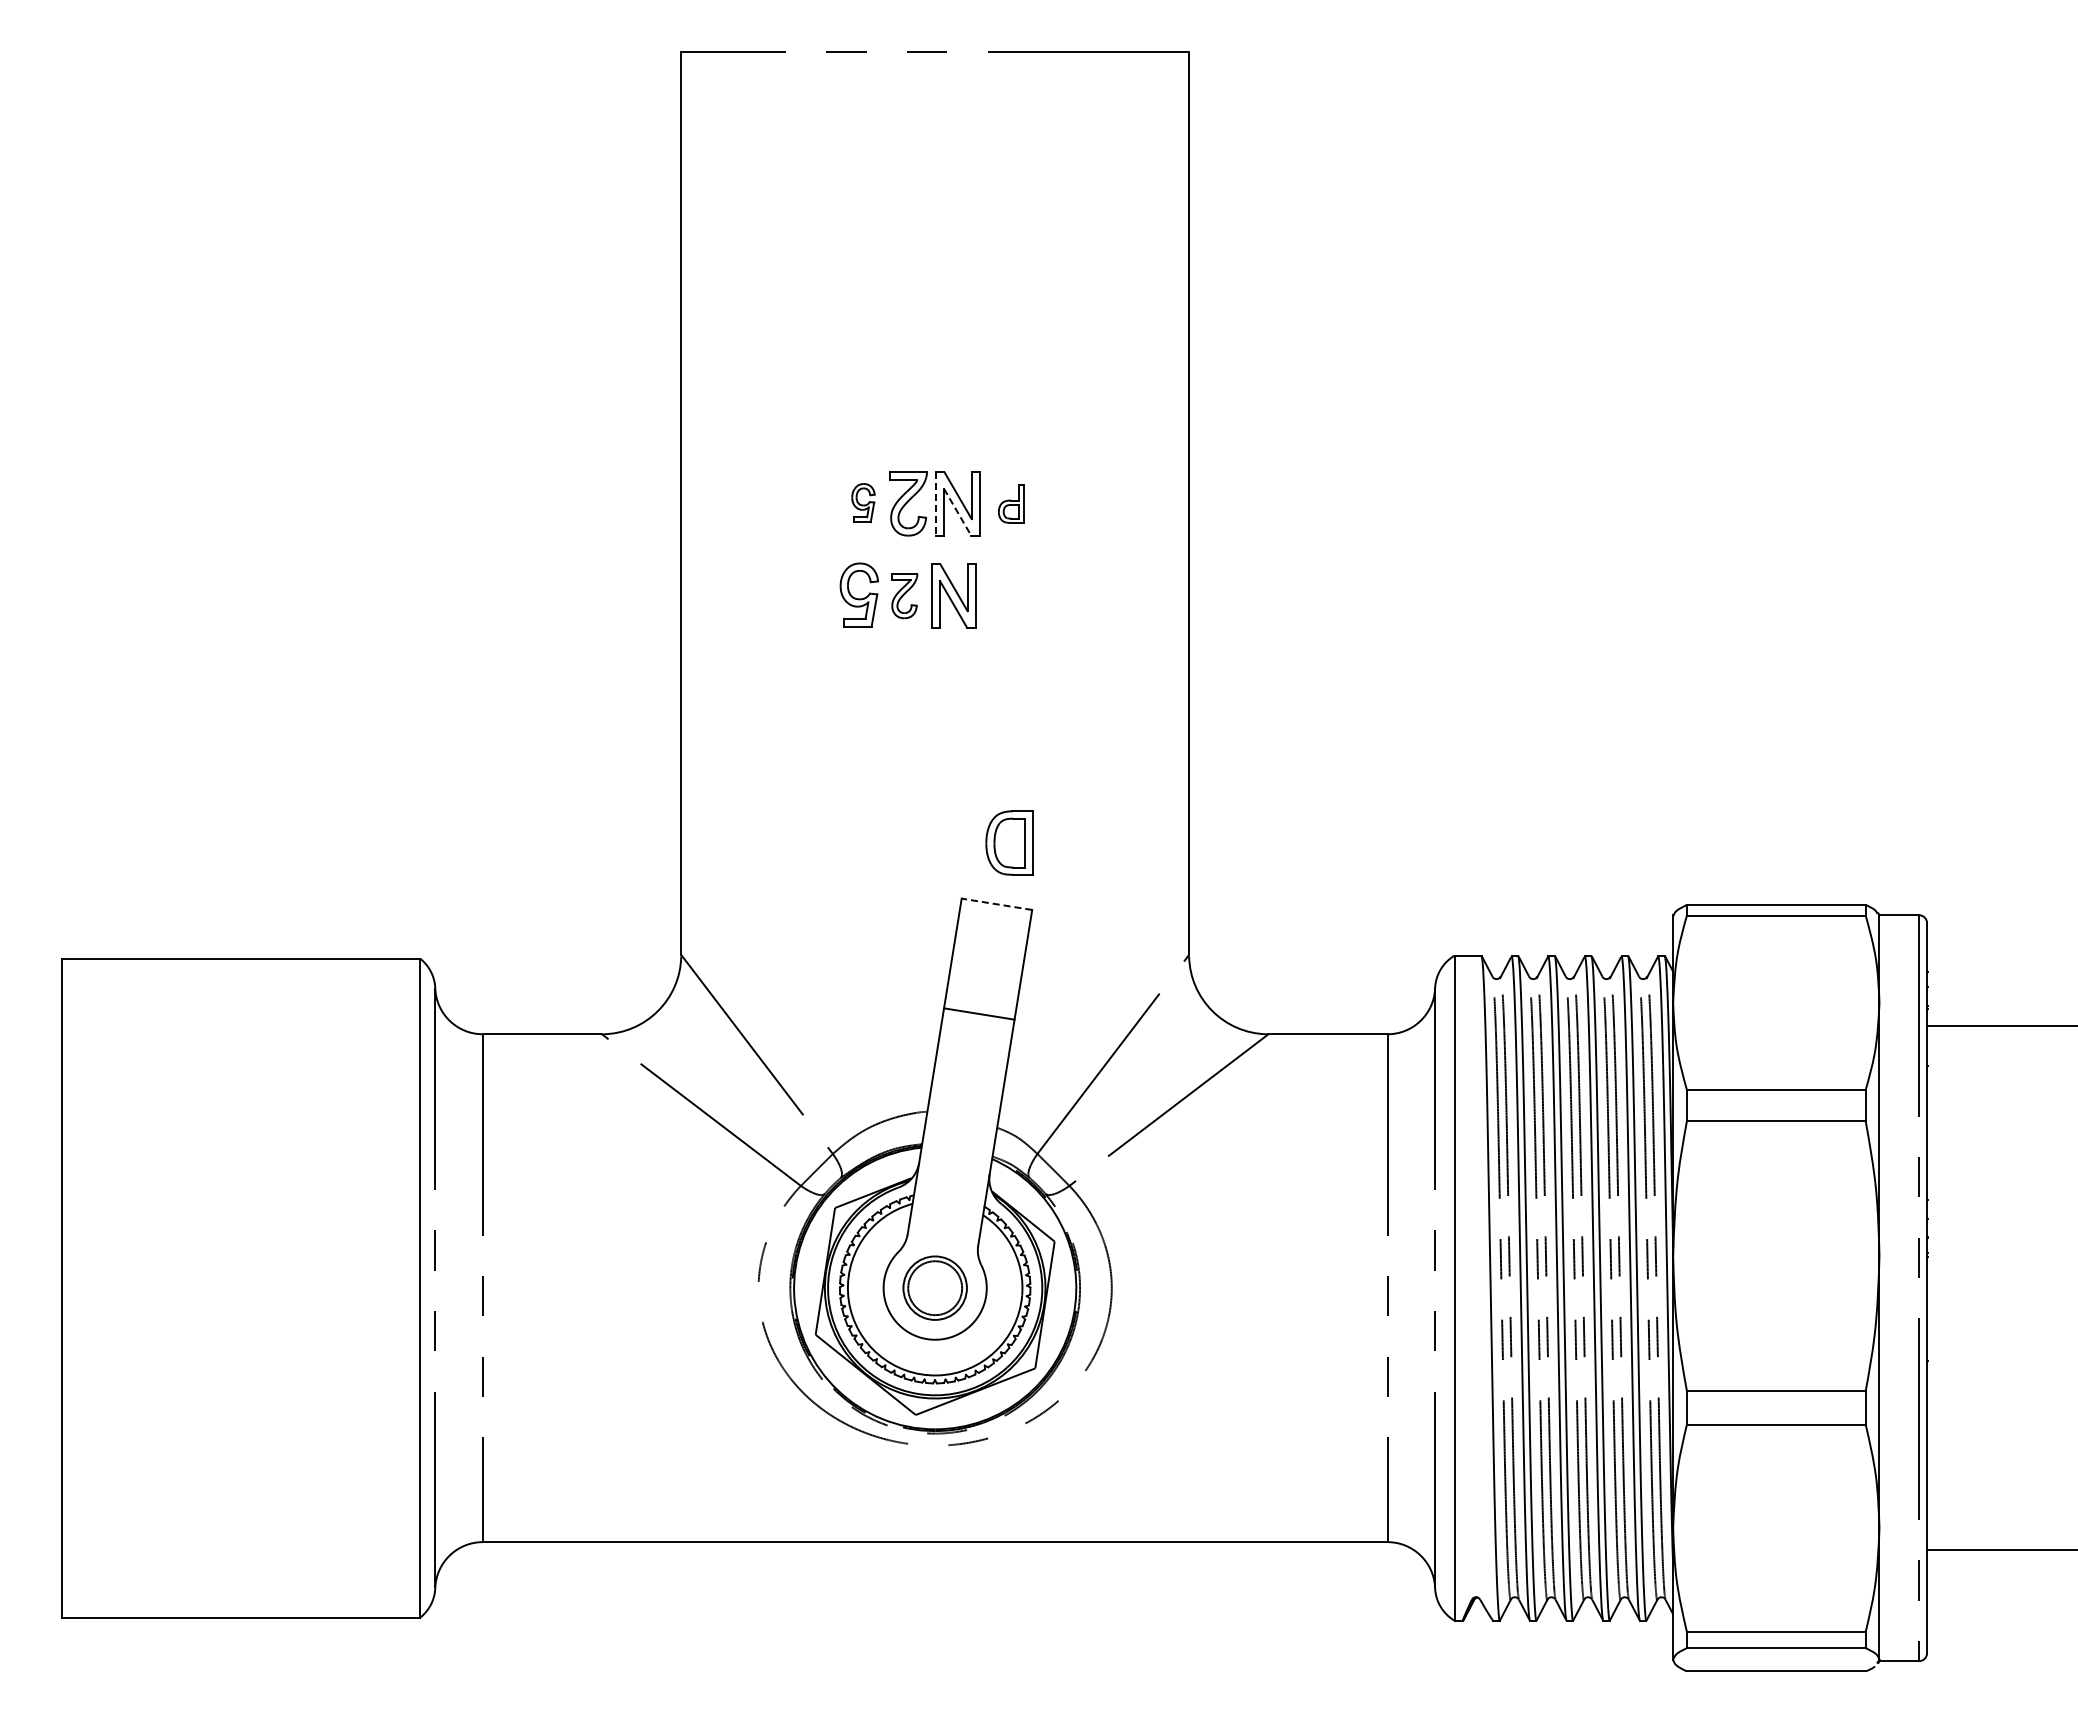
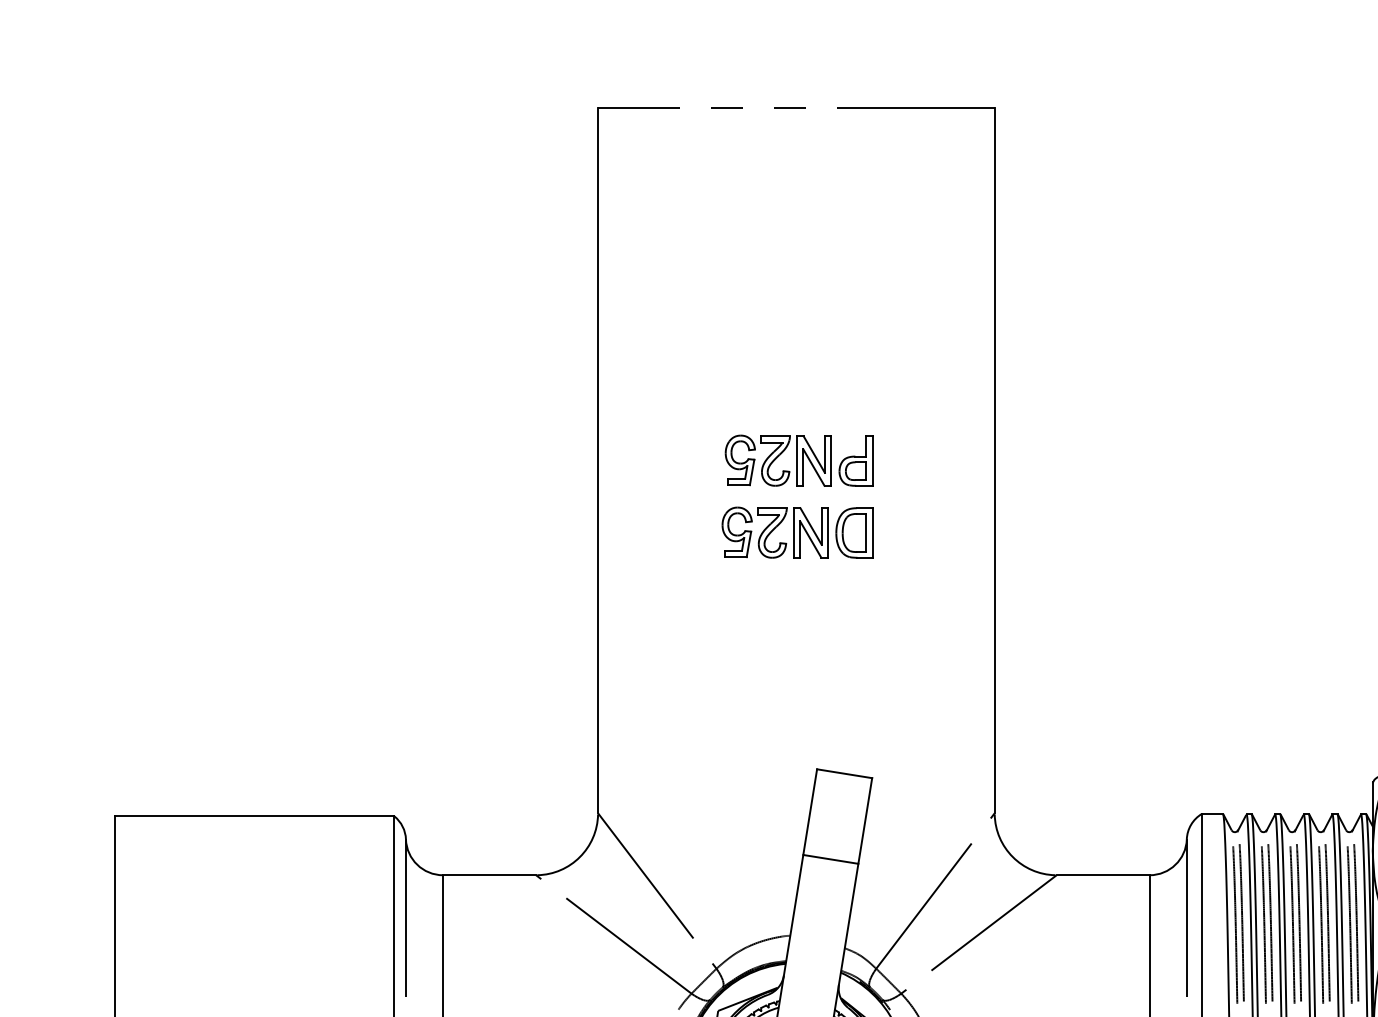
part: (863, 502) -> (740, 459), size x1.67
line: (935, 503) -> (796, 460), dashed -> solid
part: (1011, 503) -> (855, 460), size x1.67
line: (957, 512) -> (813, 467), dashed -> solid
part: (904, 595) -> (772, 532), size x1.43
part: (1009, 842) -> (854, 532), moved
line: (996, 904) -> (844, 773), dashed -> solid

